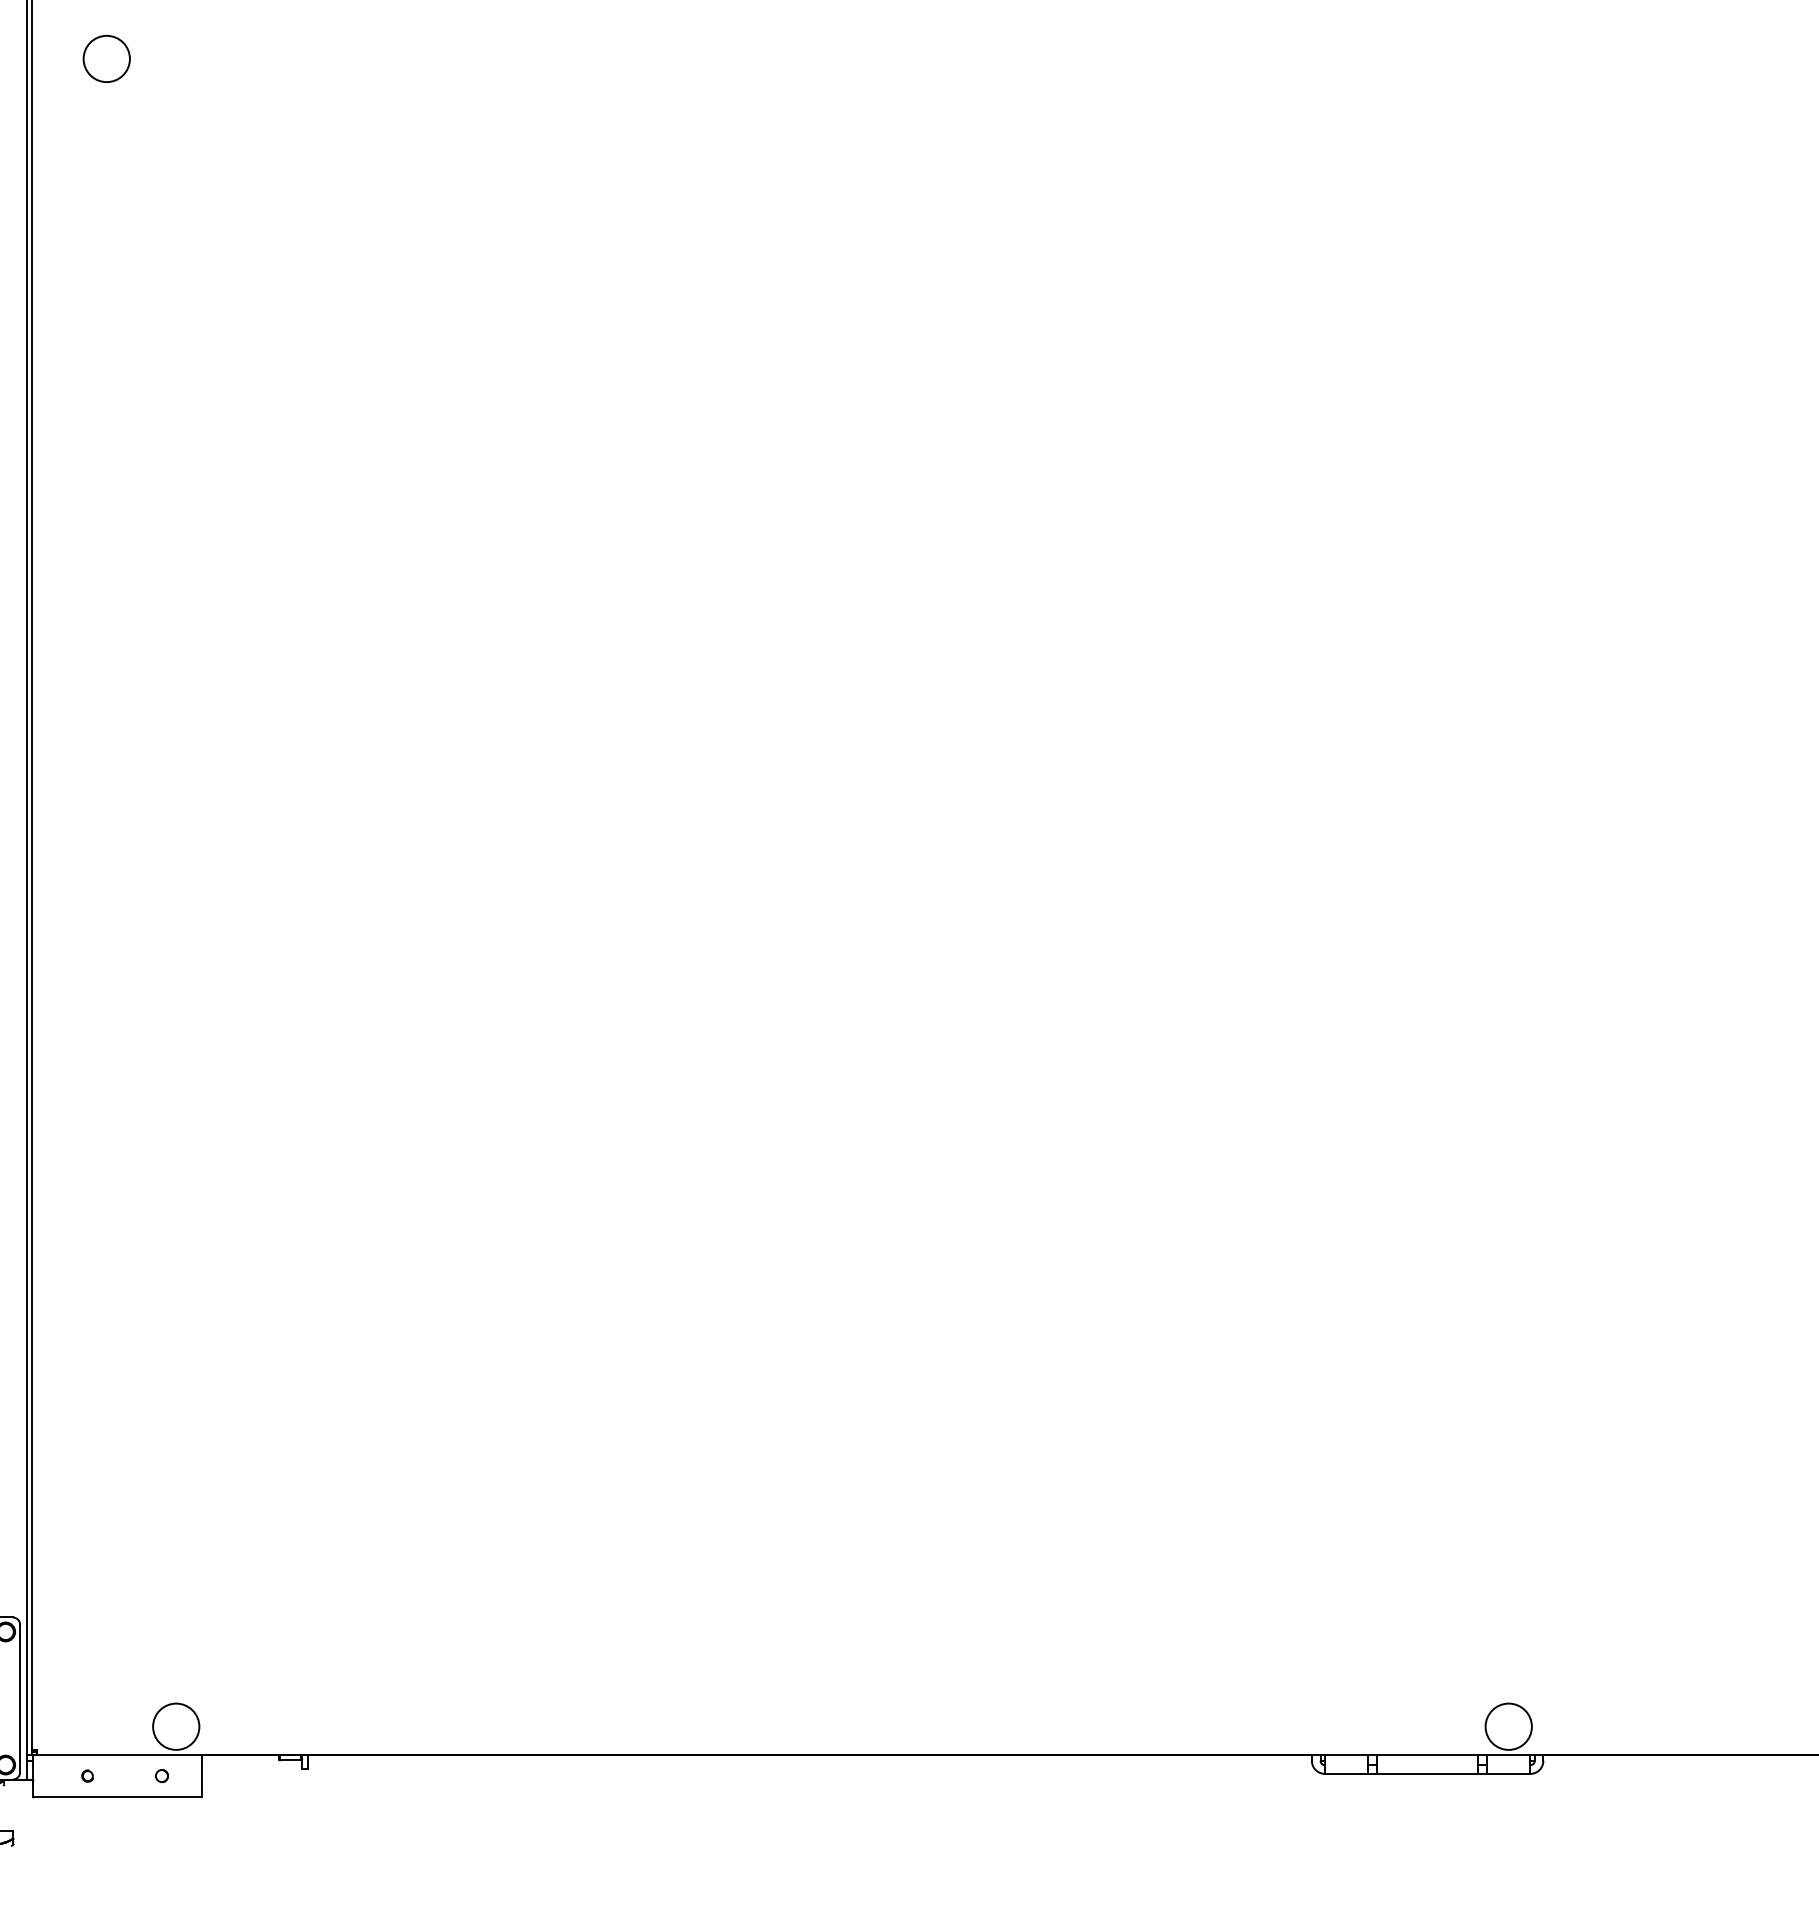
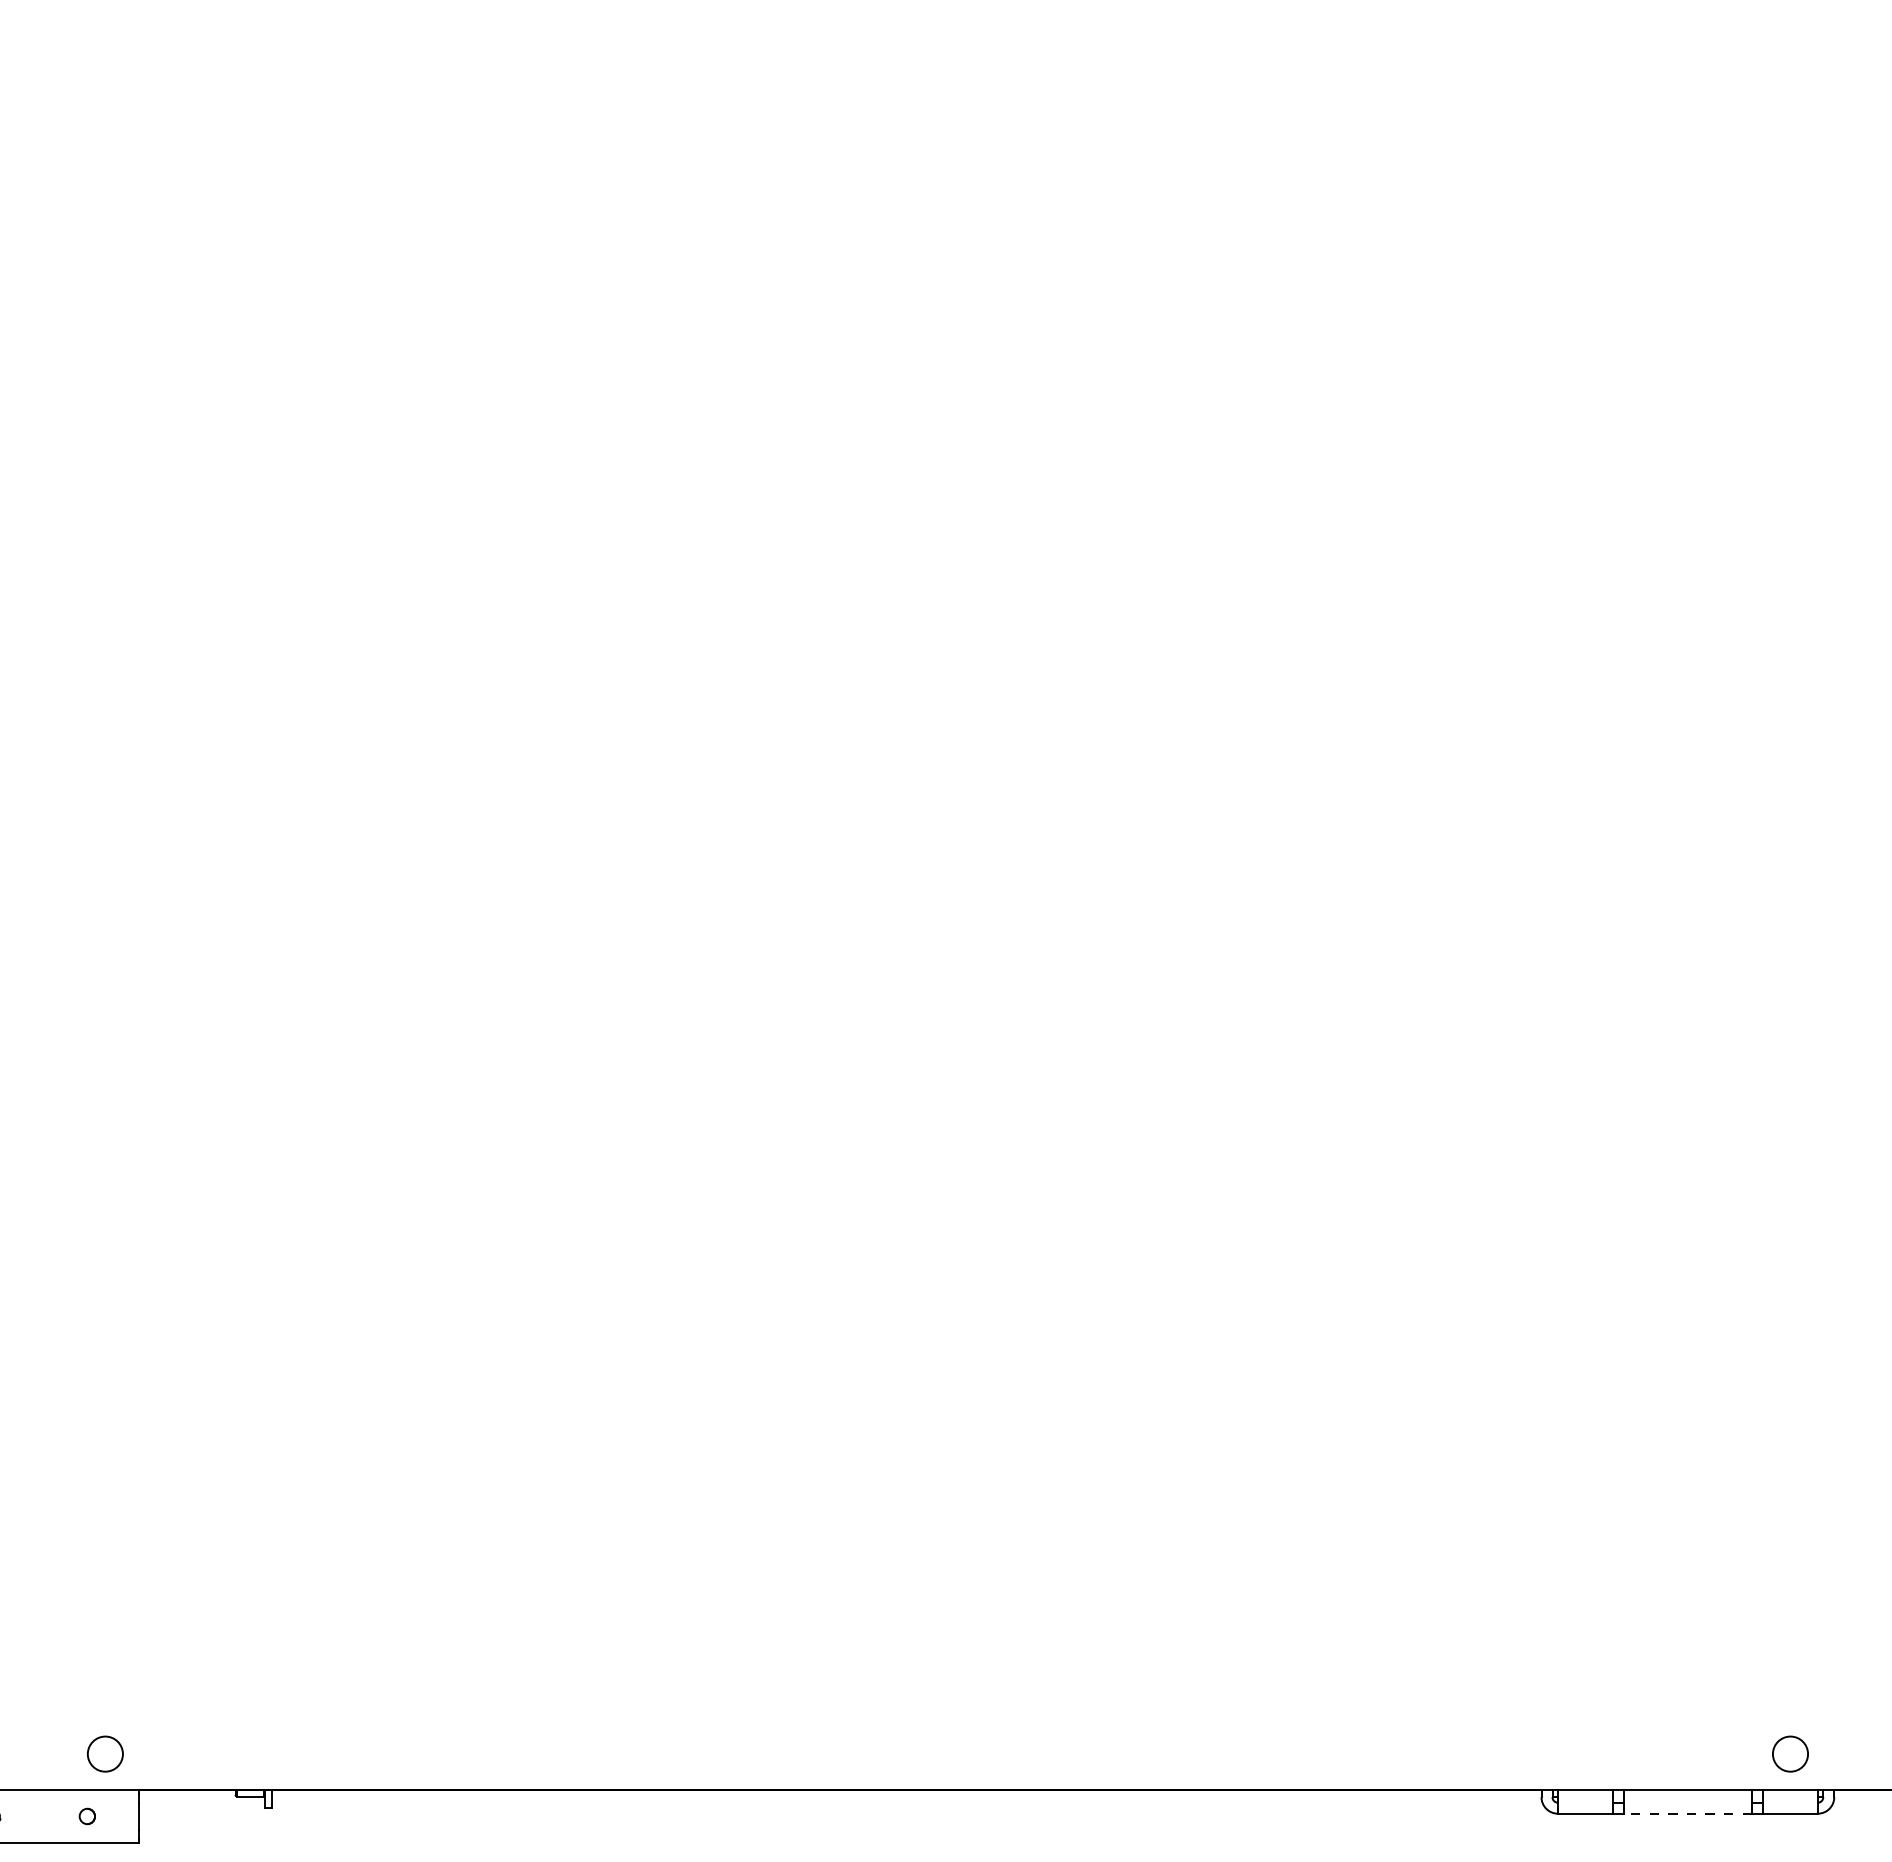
circle: (176, 1726) -> (105, 1753), size x0.6
circle: (1508, 1726) -> (1790, 1753), size x0.6
line: (1427, 1773) -> (1687, 1813), solid -> dashed

